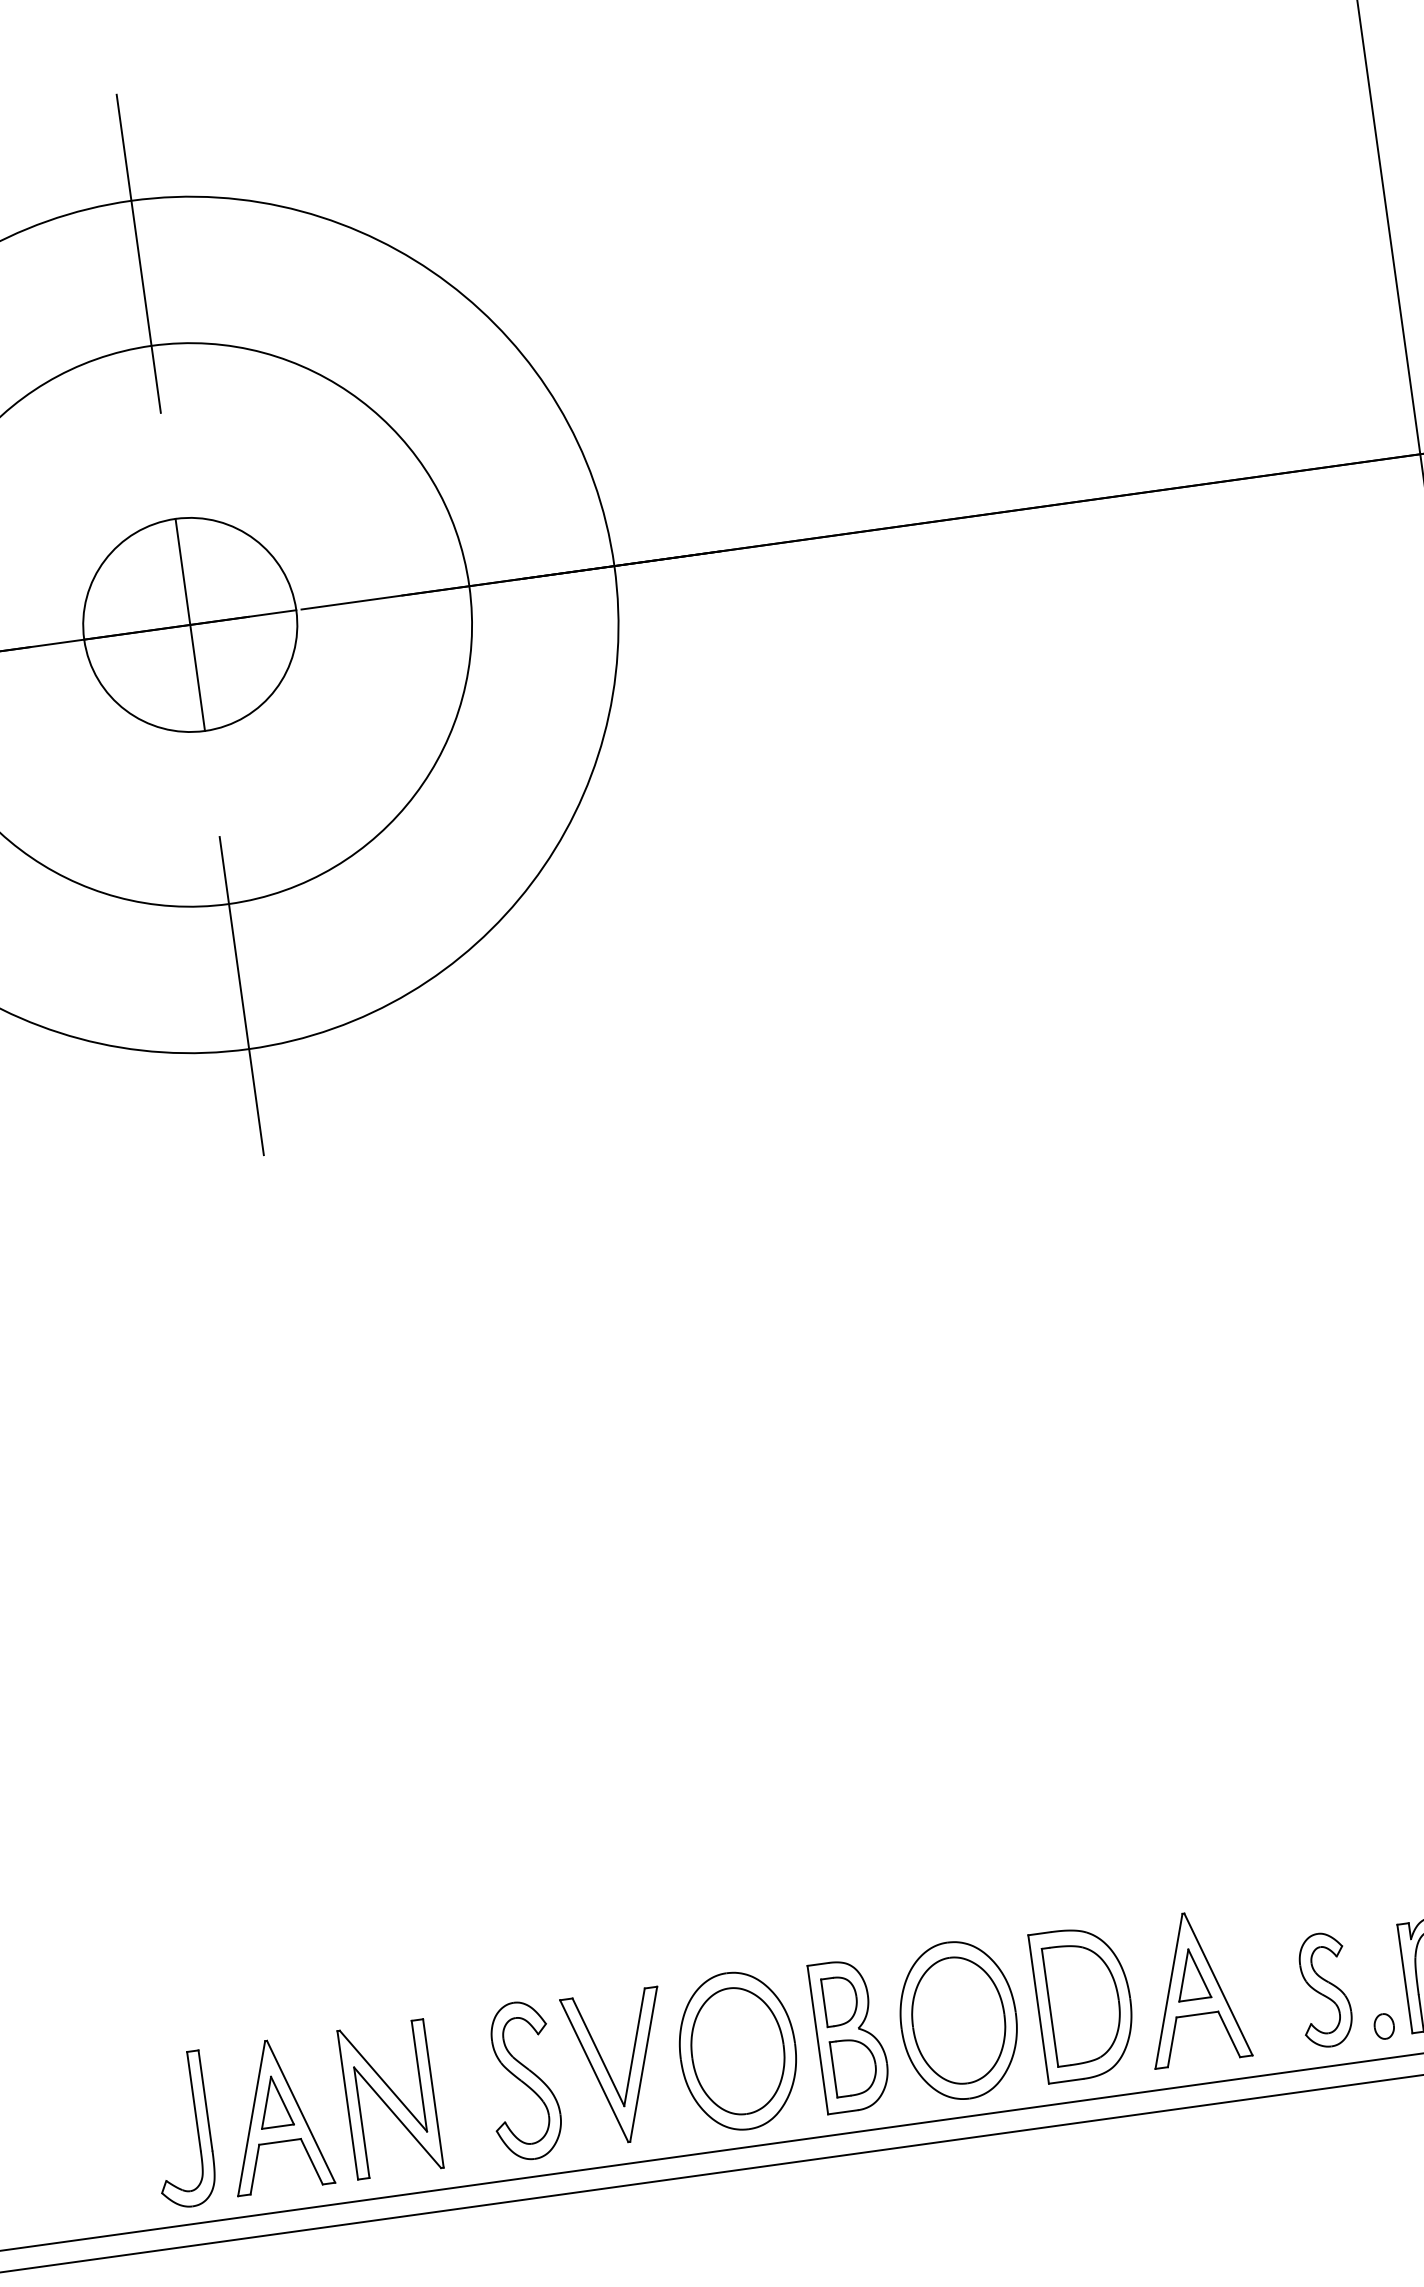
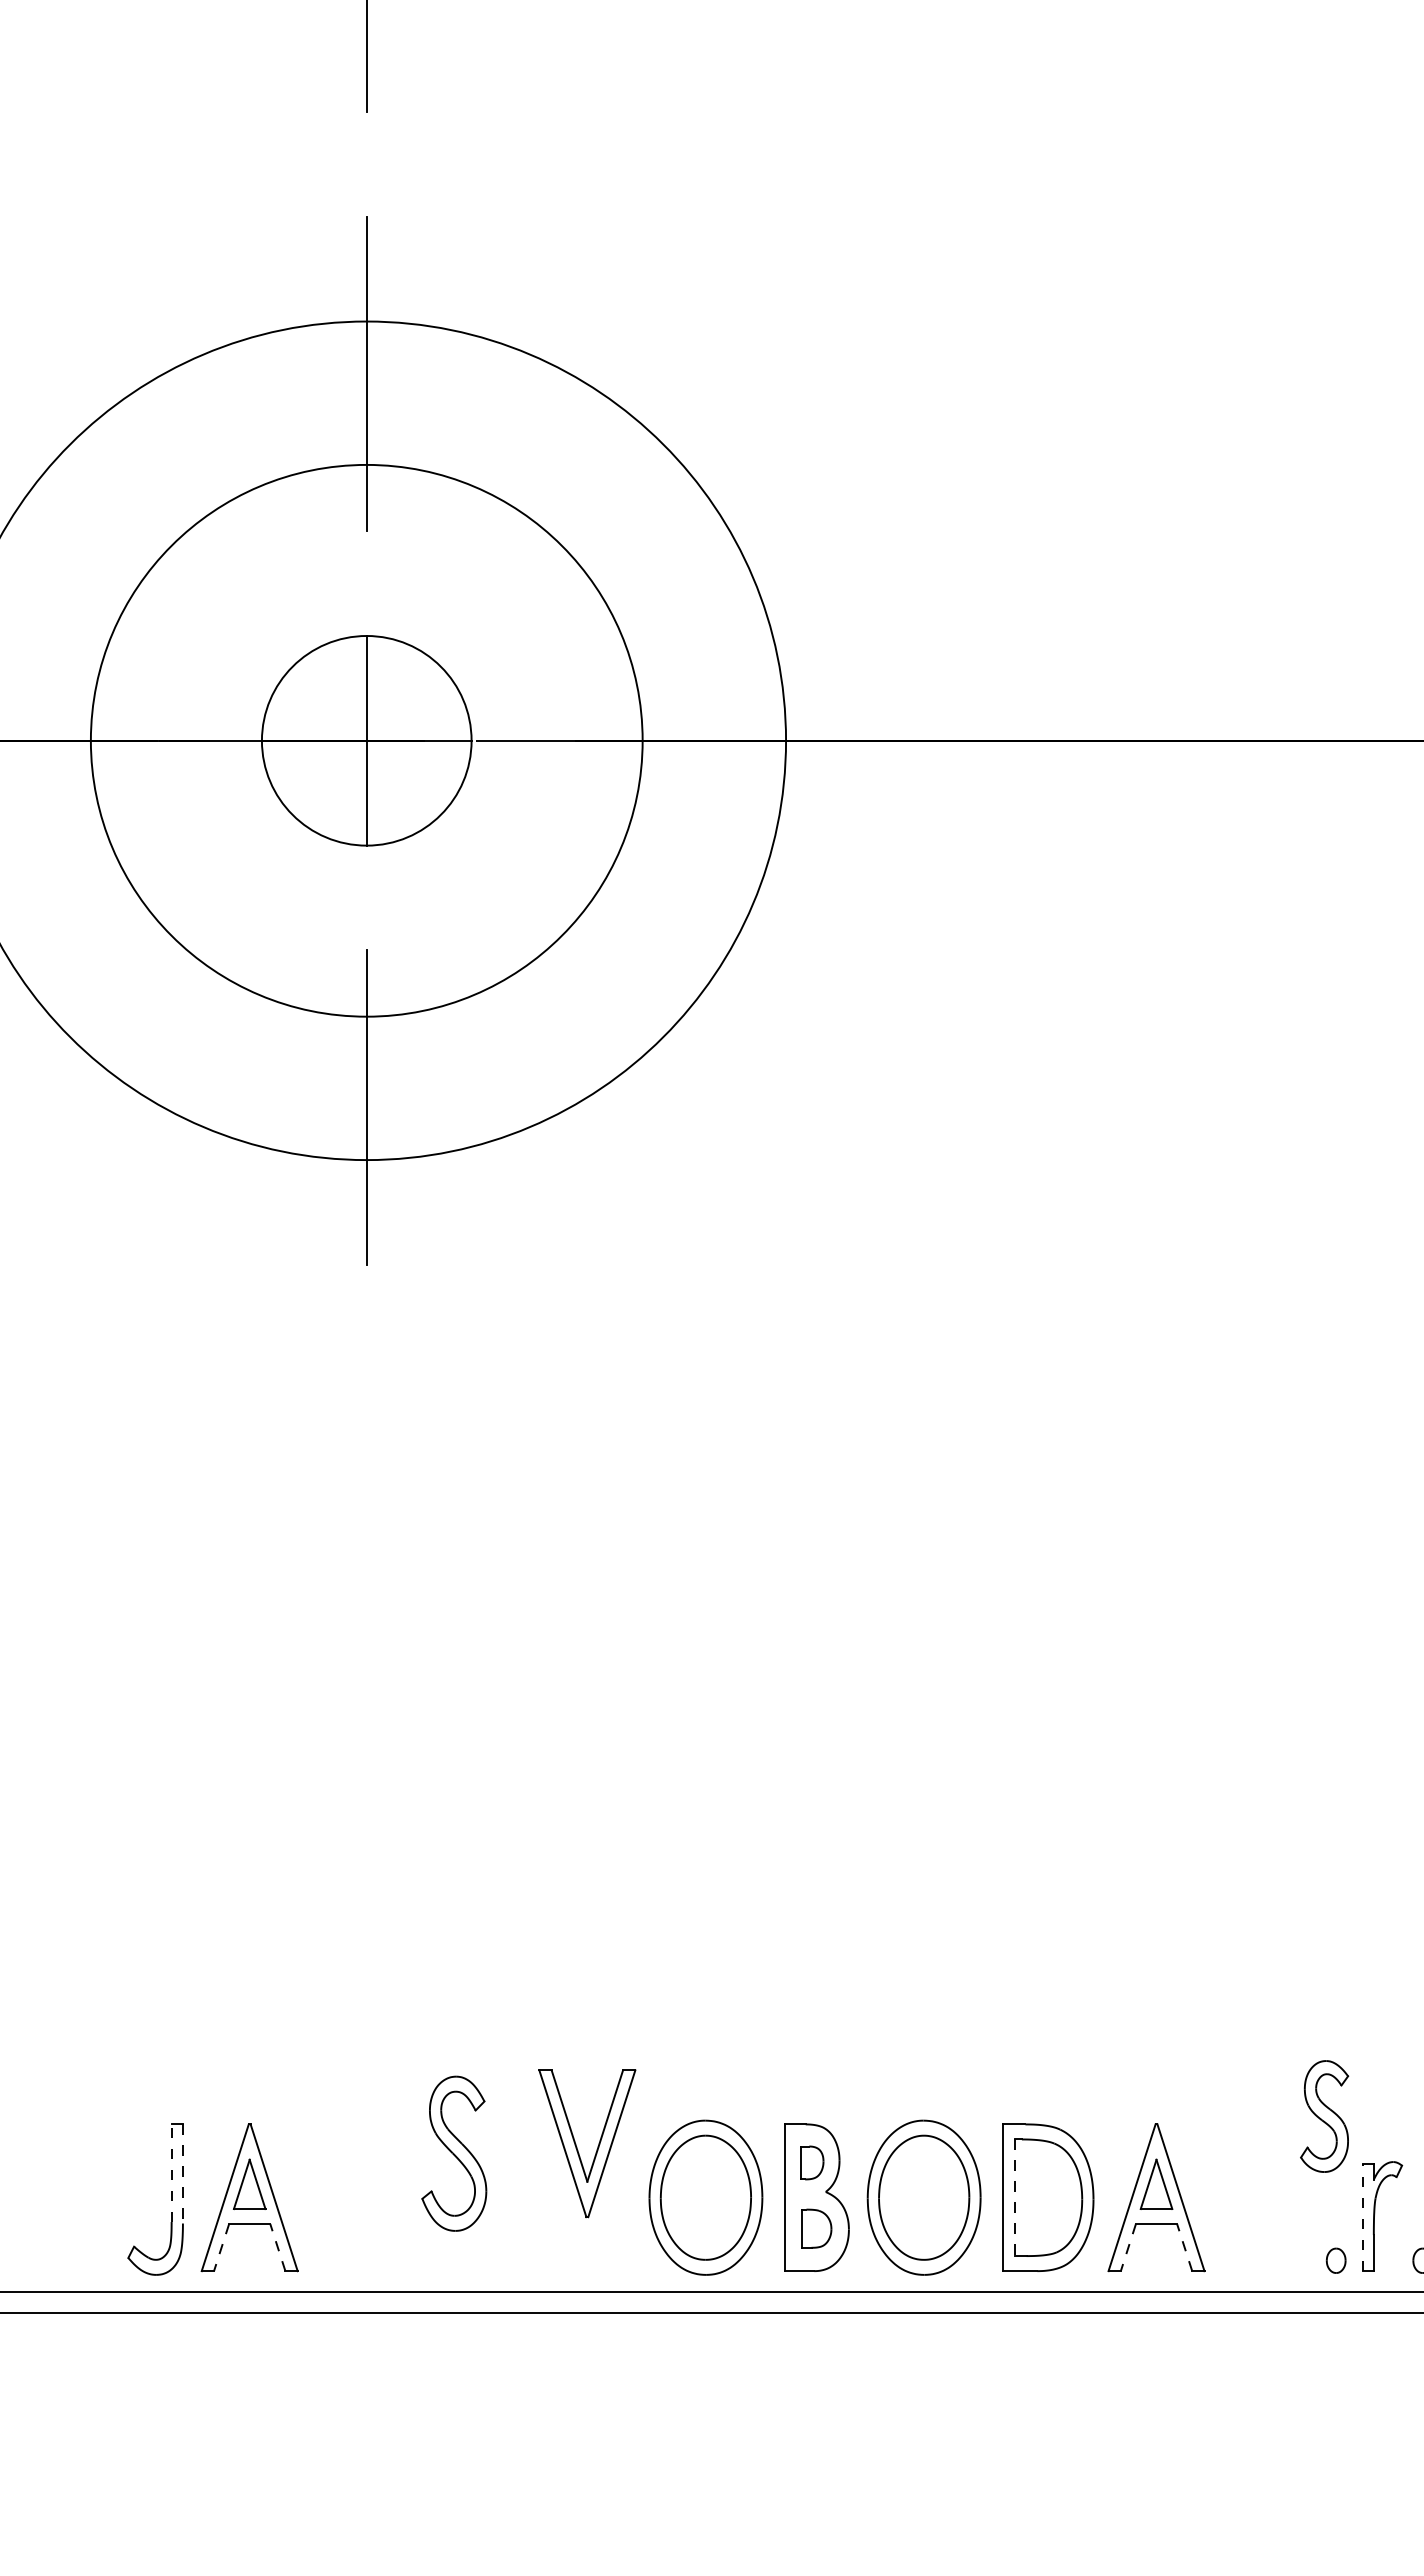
line: (1404, 1979) -> (1362, 2217), solid -> dashed
part: (1323, 1990) -> (1324, 2116), moved
part: (840, 2000) -> (812, 2162), size x0.7
line: (1050, 2008) -> (1014, 2198), solid -> dashed
line: (1229, 2034) -> (1184, 2247), solid -> dashed
line: (1172, 2042) -> (1128, 2247), solid -> dashed
part: (854, 2066) -> (816, 2228), size x0.7
part: (629, 2069) -> (597, 2146), moved
part: (522, 2080) -> (454, 2153), moved
part: (390, 2099) -> (362, 2197), removed
line: (204, 2100) -> (182, 2173), solid -> dashed
line: (193, 2101) -> (171, 2173), solid -> dashed
line: (311, 2161) -> (277, 2247), solid -> dashed
line: (254, 2169) -> (221, 2247), solid -> dashed

